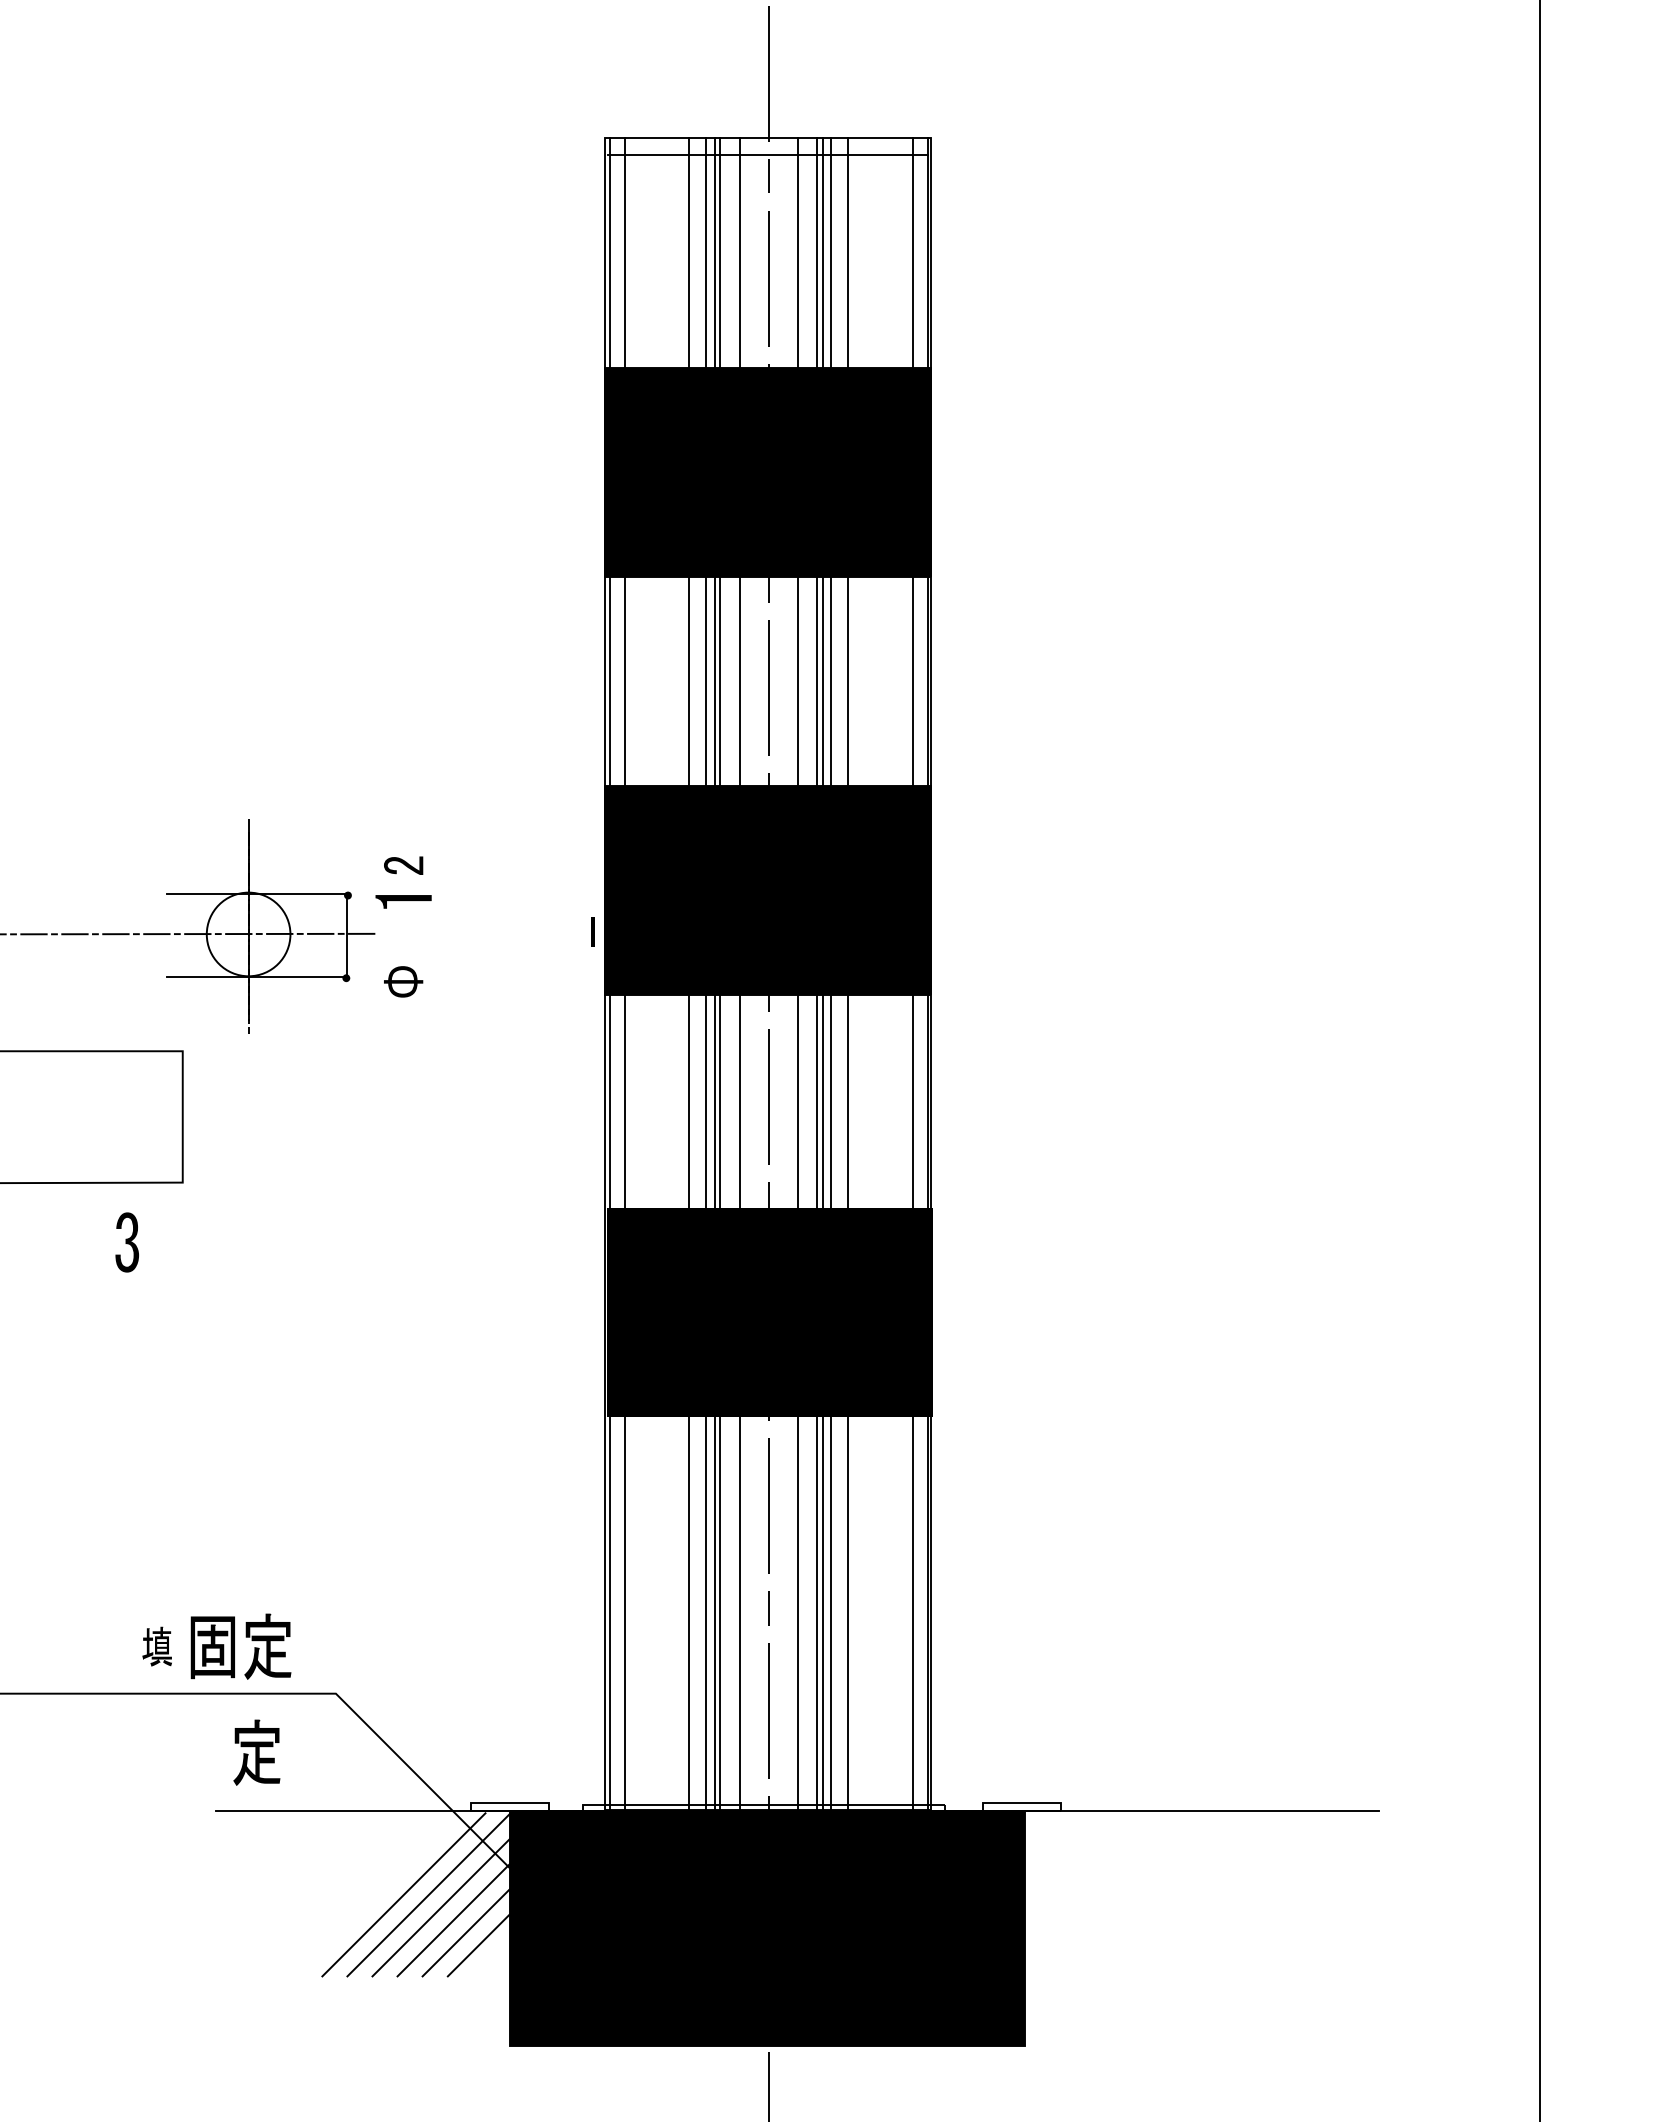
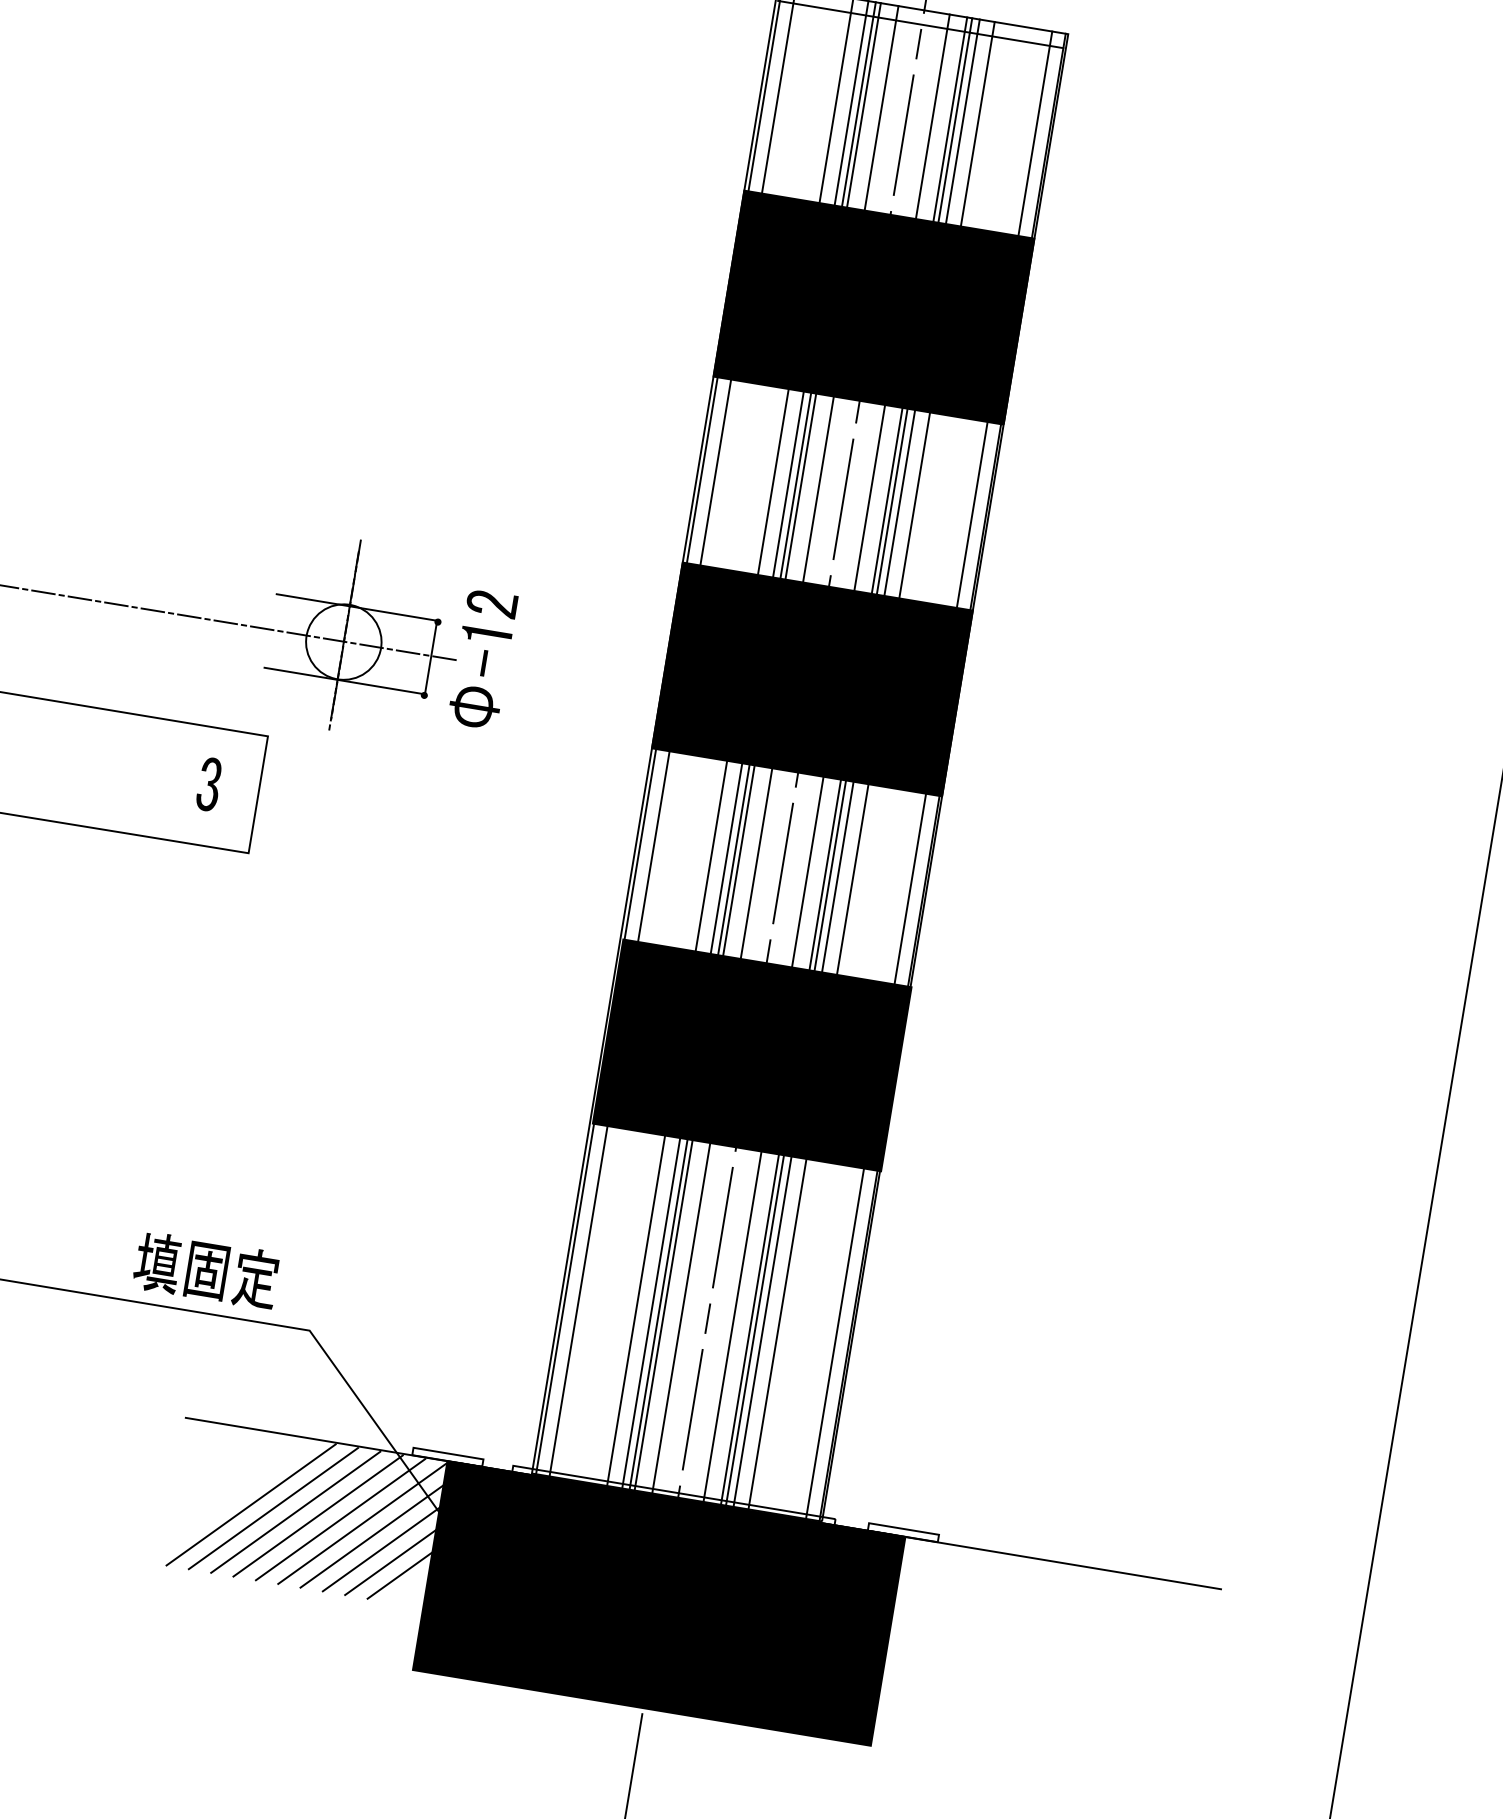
part: (403, 865) -> (491, 603), size x1.43
line: (592, 931) -> (483, 662), moved
part: (403, 981) -> (474, 706), size x1.43
part: (126, 1242) -> (208, 784), moved
part: (156, 1646) -> (156, 1262), size x1.67
part: (256, 1752) -> (230, 1371), removed
line: (303, 1894) -> (251, 1504), added
line: (328, 1894) -> (273, 1508), added
line: (353, 1894) -> (295, 1511), added
line: (378, 1894) -> (317, 1515), added

